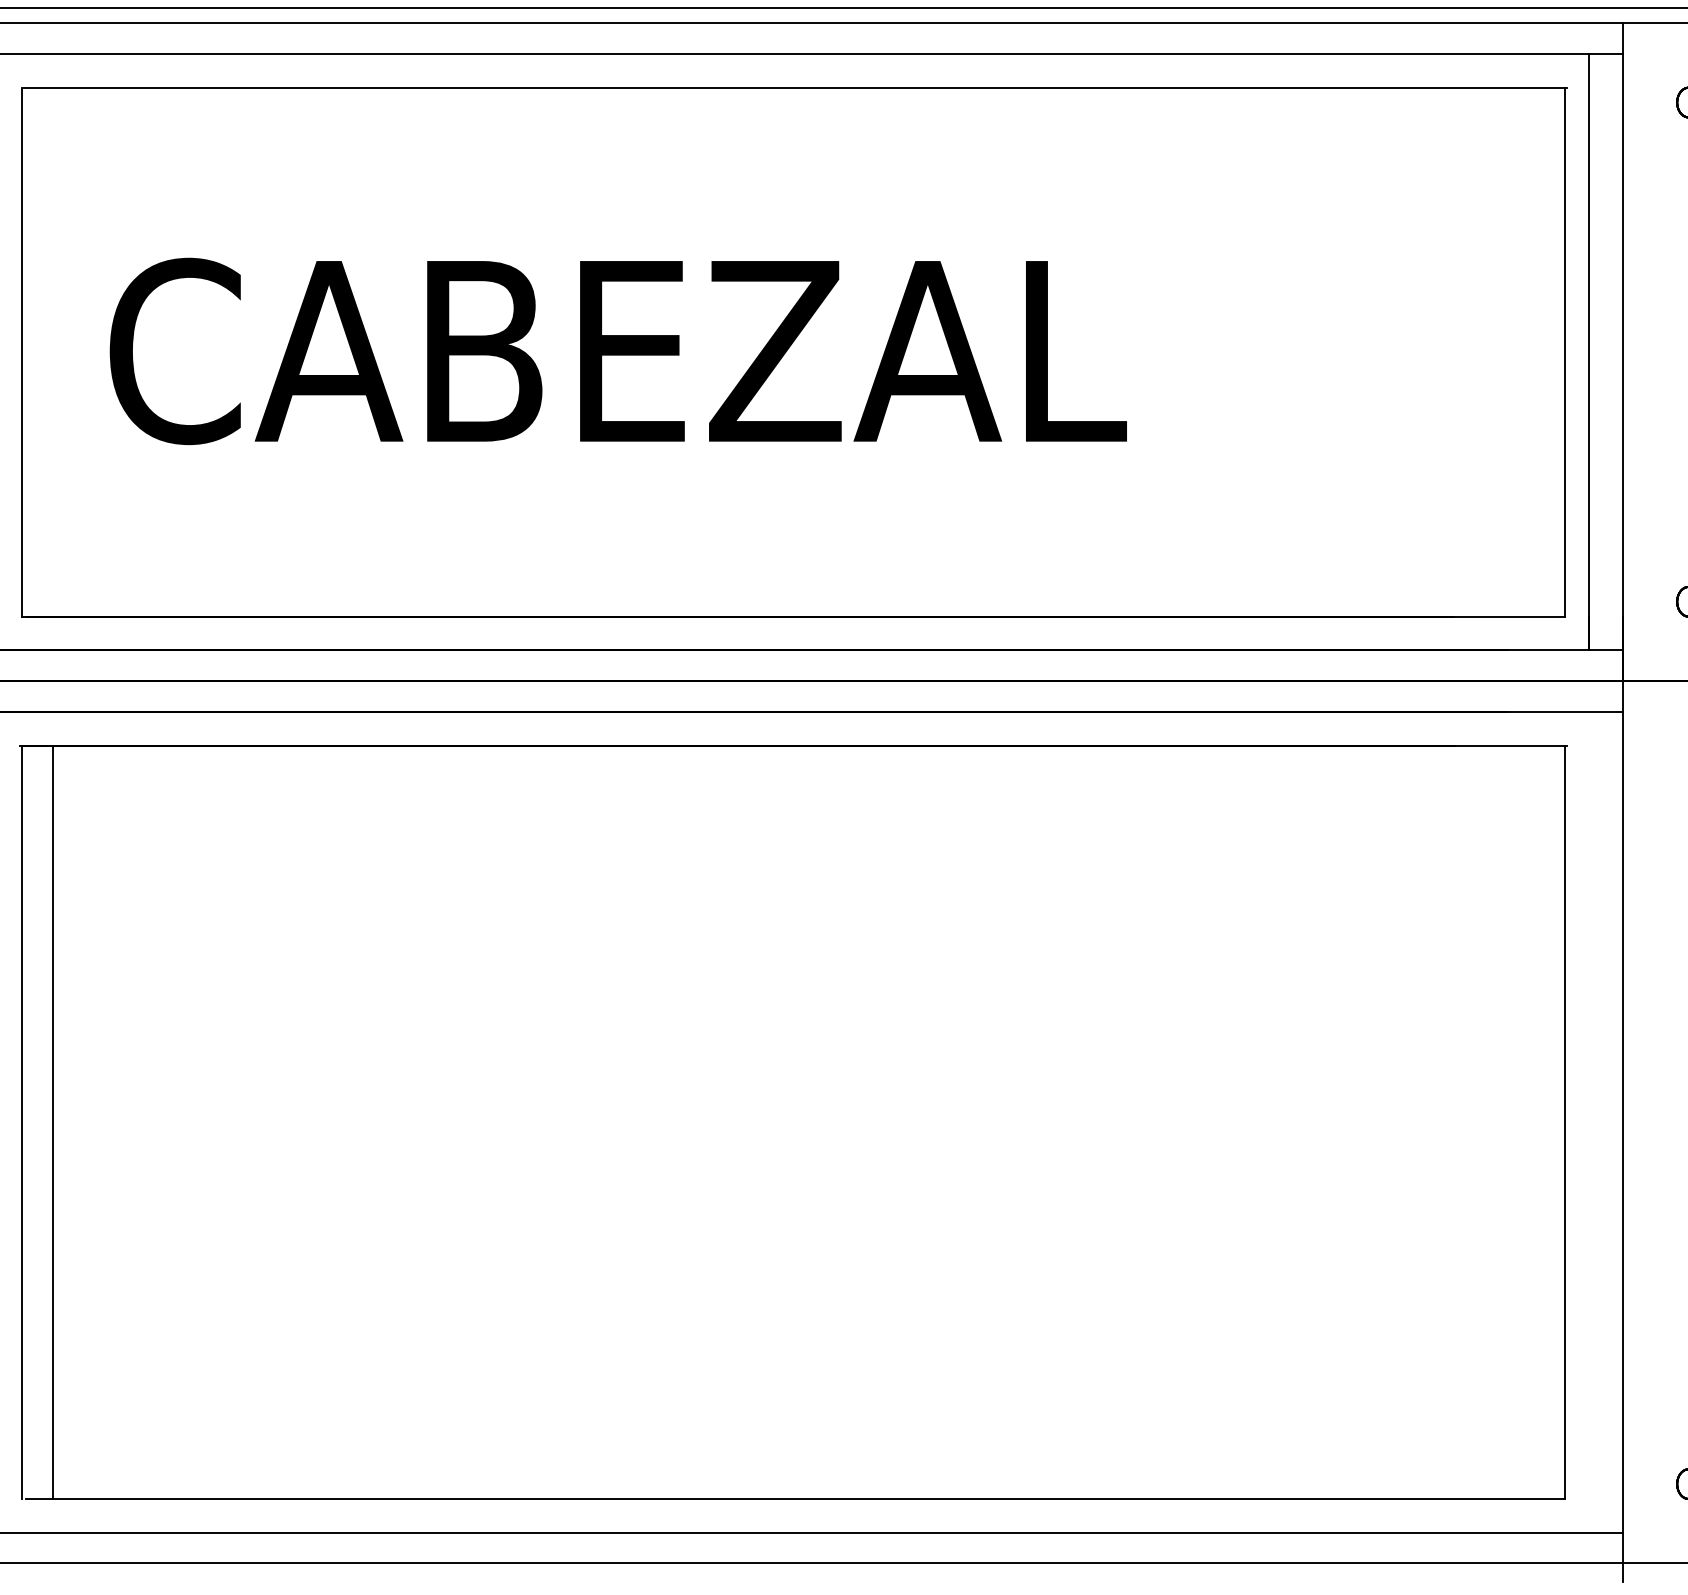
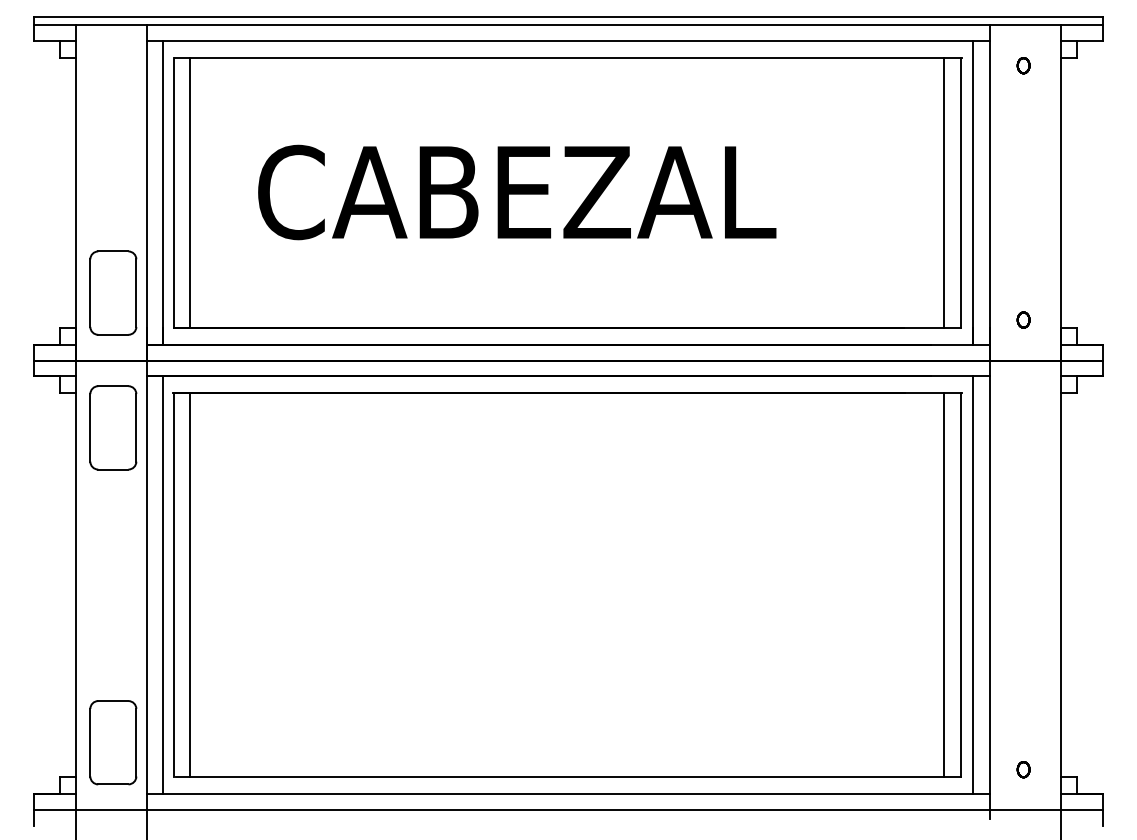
line: (53, 351) -> (190, 192), added
text: (618, 351) -> (517, 192), moved
line: (1531, 351) -> (943, 192), added
line: (1531, 1122) -> (943, 585), added
line: (1588, 1122) -> (972, 585), added

